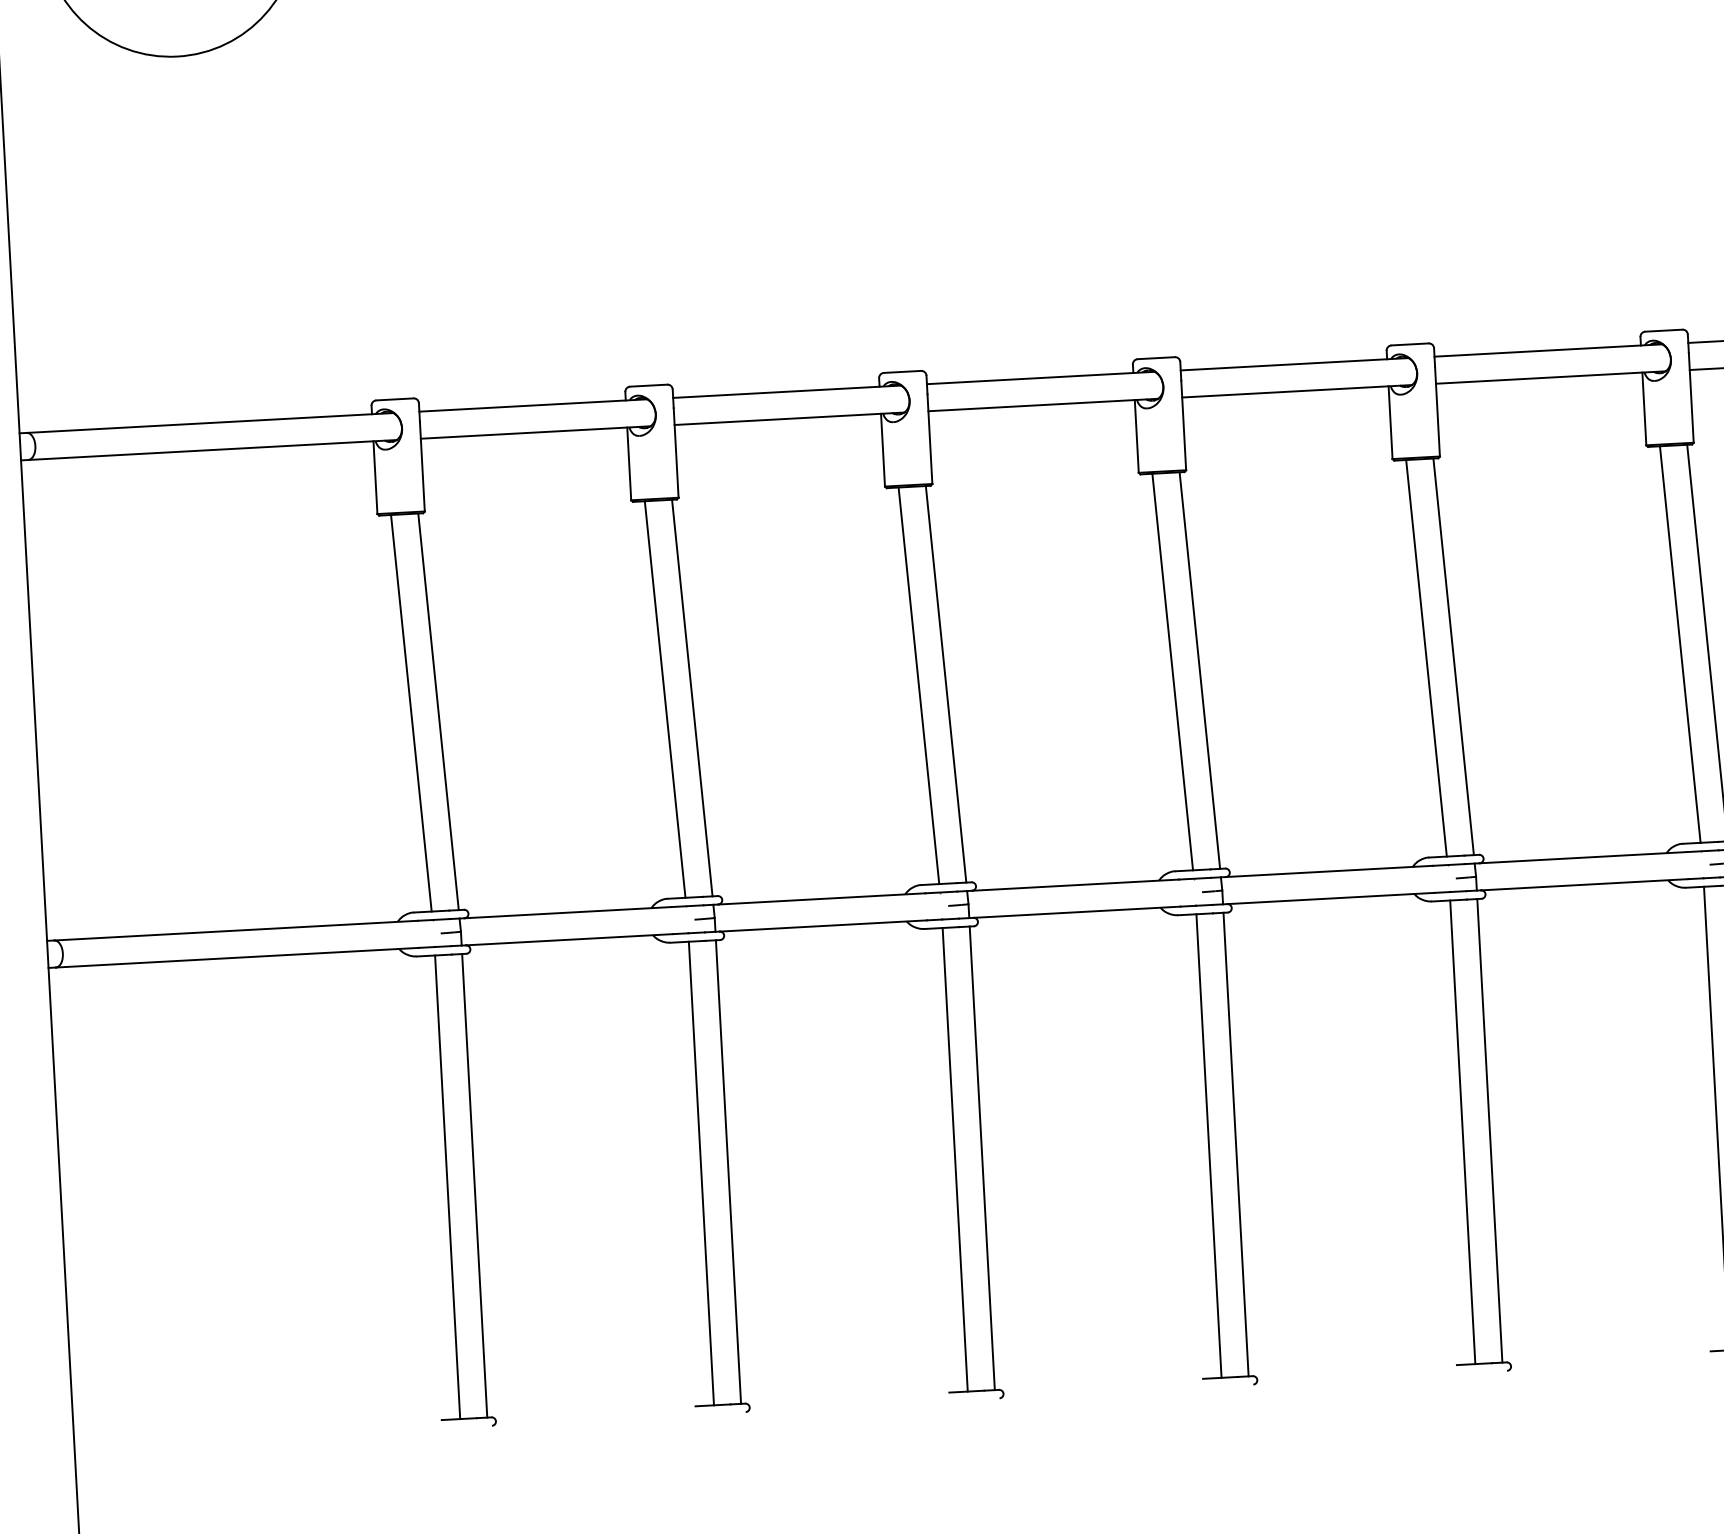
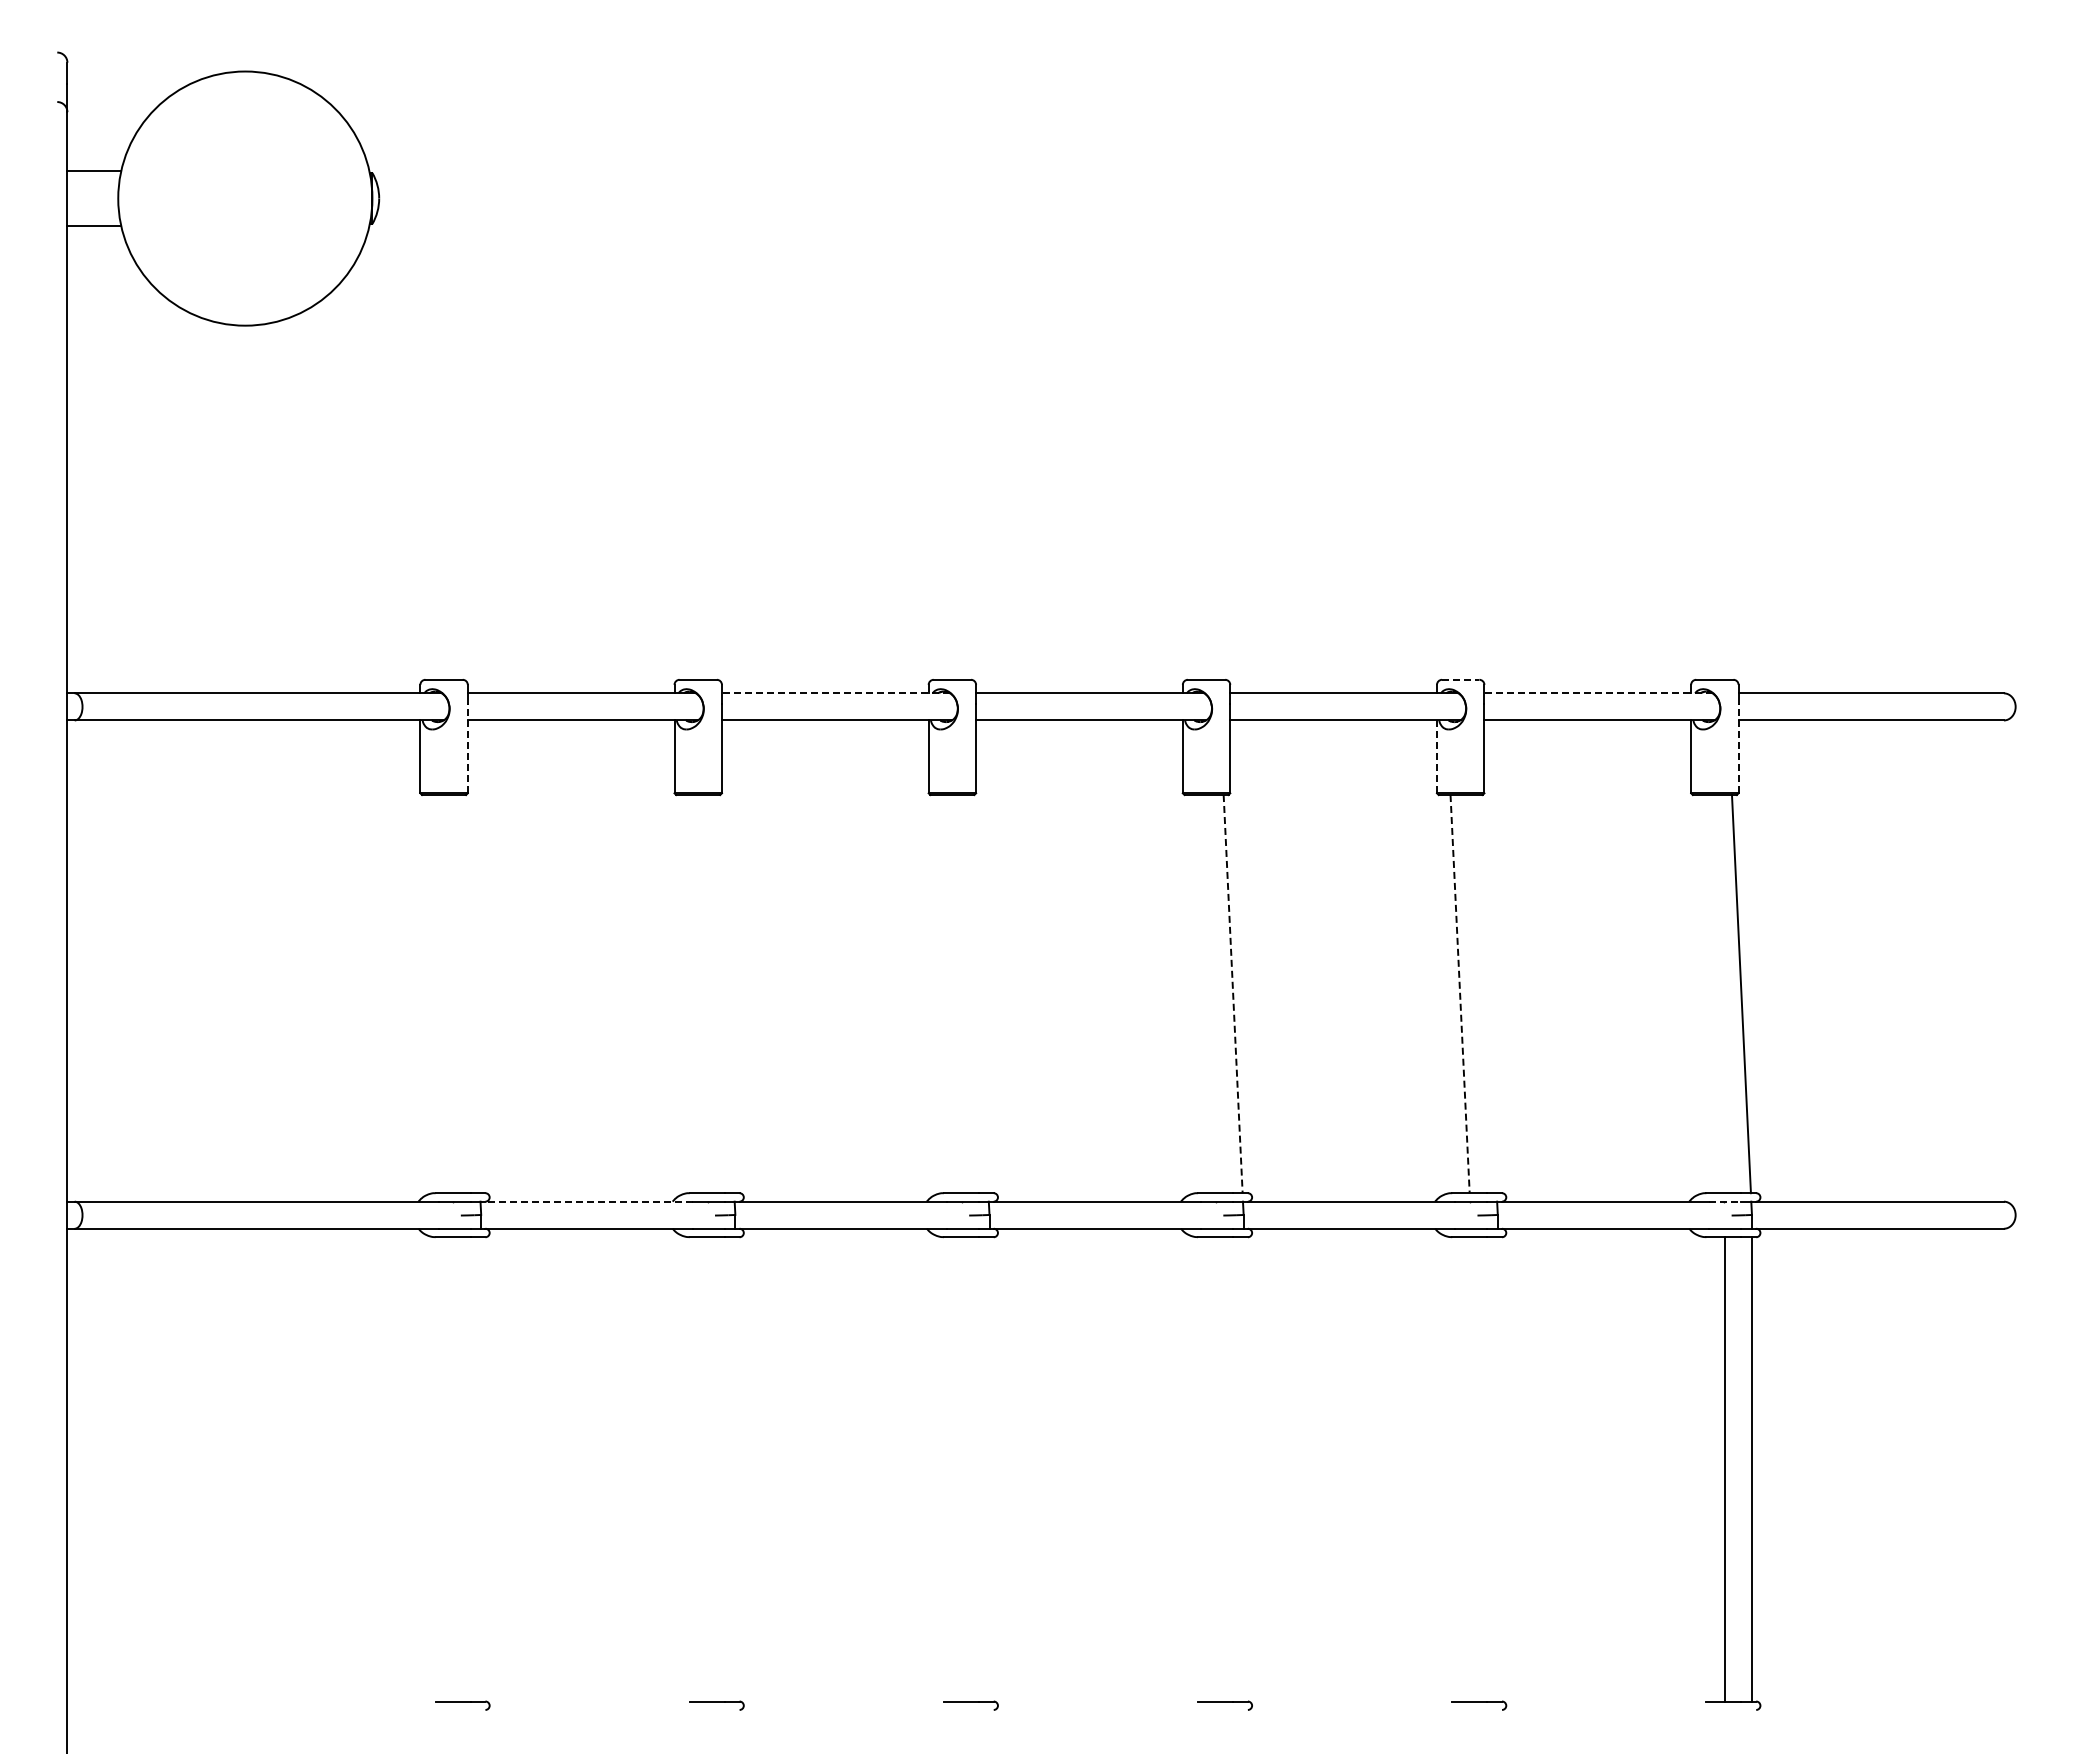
line: (1409, 344) -> (1460, 679), solid -> dashed
line: (1547, 350) -> (1597, 693), solid -> dashed
line: (786, 391) -> (835, 693), solid -> dashed
line: (1691, 398) -> (1738, 748), solid -> dashed
line: (1390, 422) -> (1436, 756), solid -> dashed
line: (422, 466) -> (467, 748), solid -> dashed
line: (1679, 644) -> (1713, 994), removed
line: (1452, 657) -> (1486, 994), removed
line: (1426, 658) -> (1460, 994), solid -> dashed
line: (1200, 670) -> (1233, 994), solid -> dashed
line: (1172, 672) -> (1205, 994), removed
line: (945, 684) -> (978, 994), removed
line: (918, 686) -> (951, 994), removed
line: (691, 698) -> (724, 994), removed
line: (665, 699) -> (697, 994), removed
line: (438, 712) -> (470, 994), removed
line: (411, 713) -> (443, 994), removed
line: (1702, 851) -> (1725, 1201), solid -> dashed
line: (568, 912) -> (589, 1201), solid -> dashed
line: (1489, 1130) -> (1497, 1469), removed
line: (1462, 1132) -> (1470, 1469), removed
line: (1235, 1144) -> (1243, 1469), removed
line: (1208, 1146) -> (1216, 1469), removed
line: (982, 1158) -> (989, 1469), removed
line: (955, 1159) -> (962, 1469), removed
line: (728, 1172) -> (735, 1469), removed
line: (701, 1173) -> (708, 1469), removed
line: (475, 1185) -> (481, 1469), removed
line: (448, 1187) -> (454, 1469), removed

